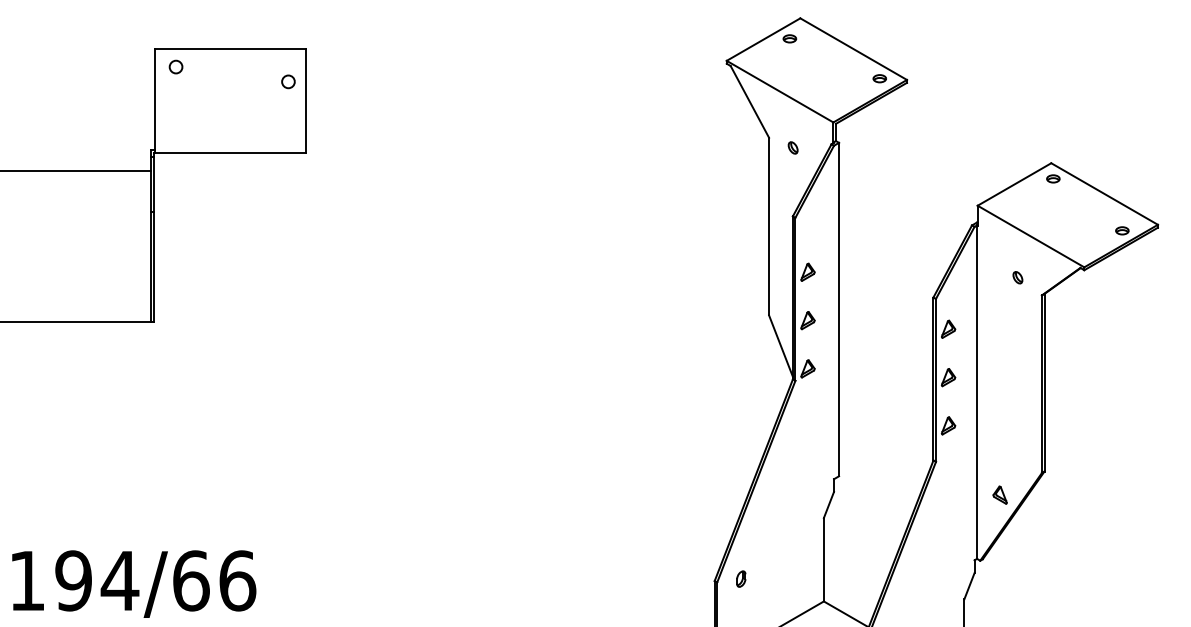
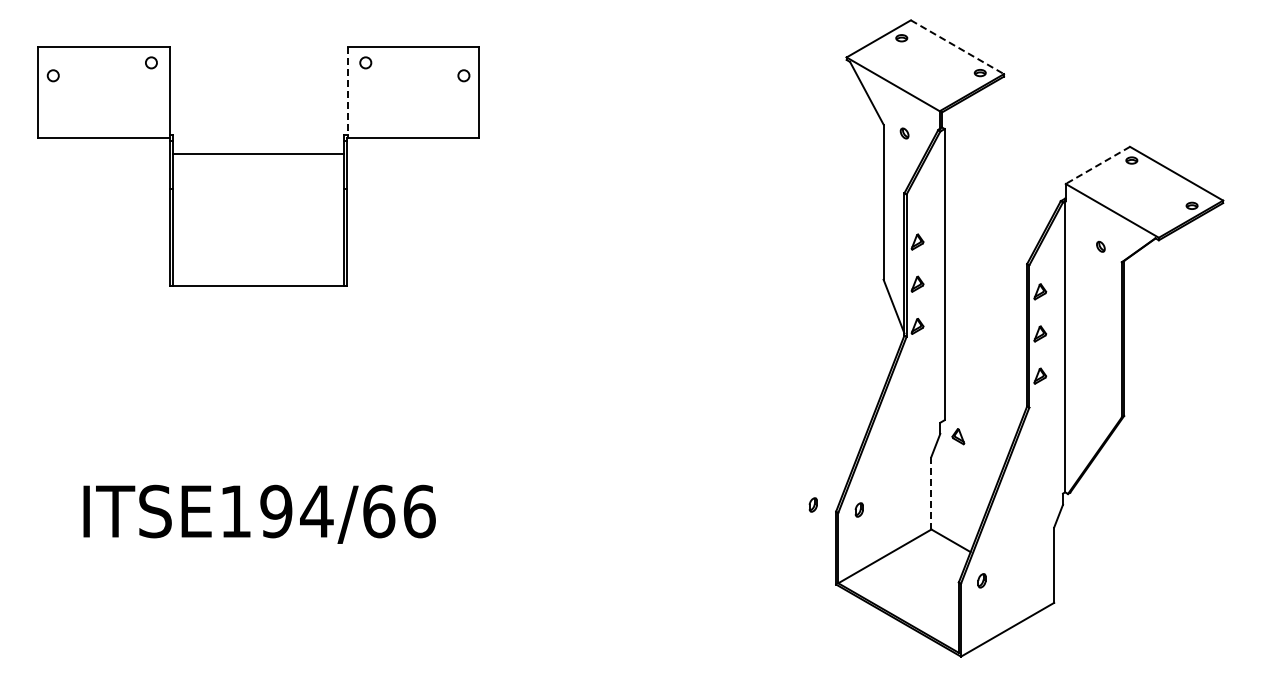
line: (853, 49) -> (957, 47), solid -> dashed
line: (155, 102) -> (347, 93), solid -> dashed
line: (1014, 184) -> (1097, 165), solid -> dashed
part: (1000, 494) -> (958, 436), moved
line: (823, 559) -> (931, 492), solid -> dashed
part: (687, 572) -> (812, 504), added

